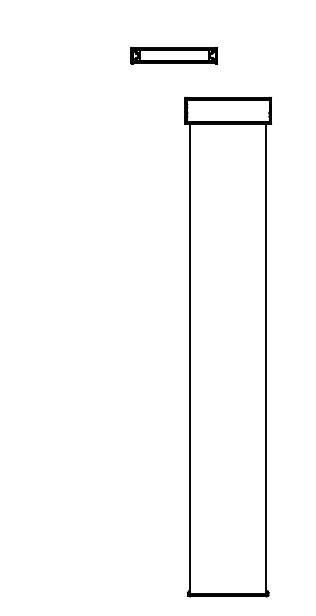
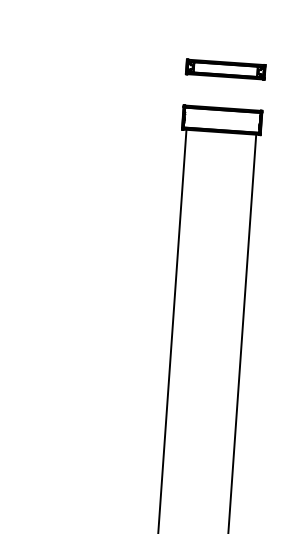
part: (174, 55) -> (225, 69), moved

